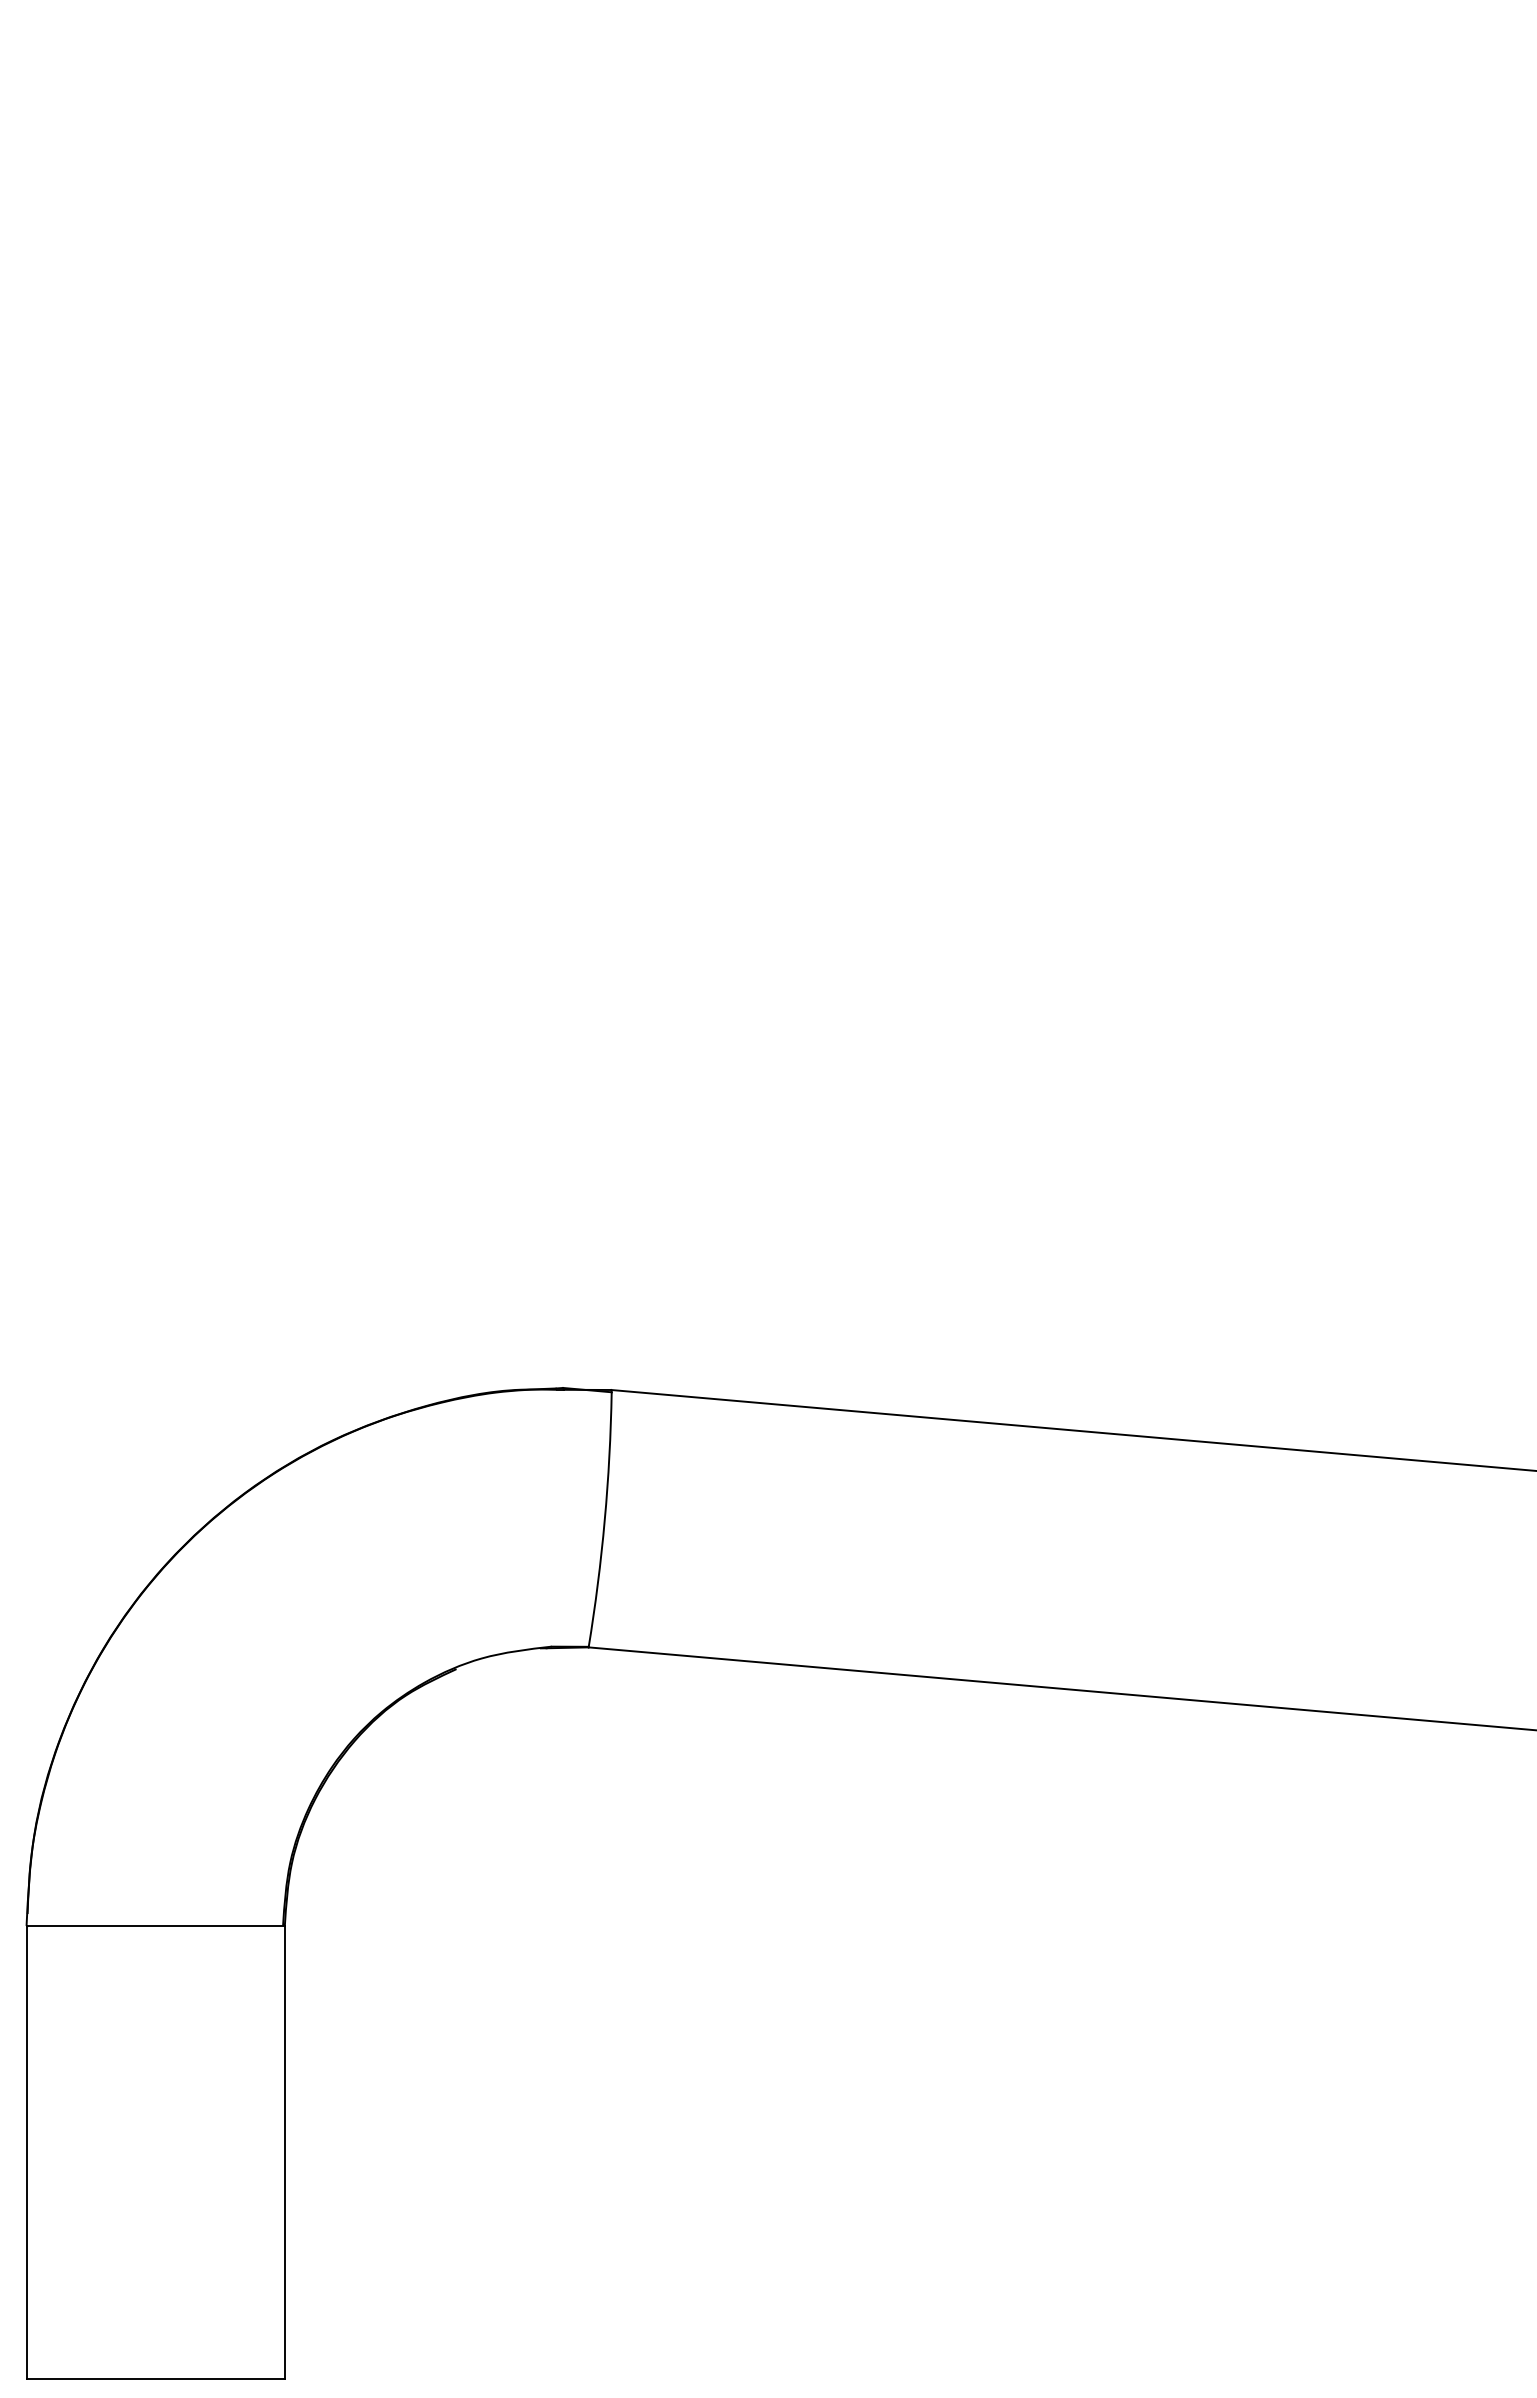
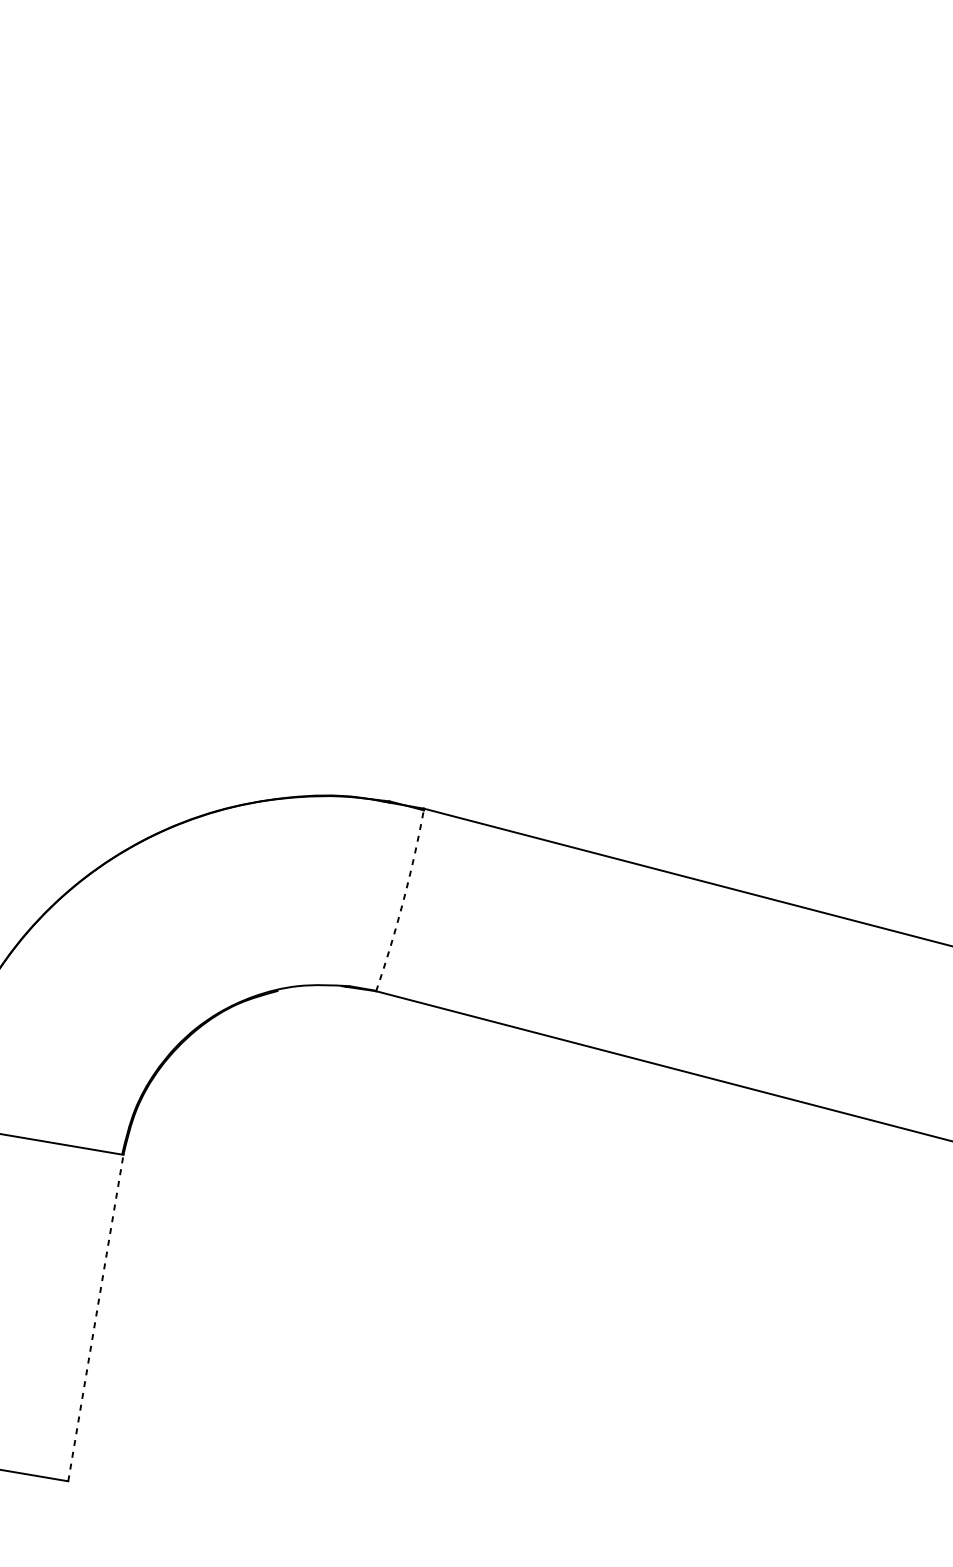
arc: (604, 1520) -> (403, 901), solid -> dashed
line: (284, 2152) -> (95, 1317), solid -> dashed

